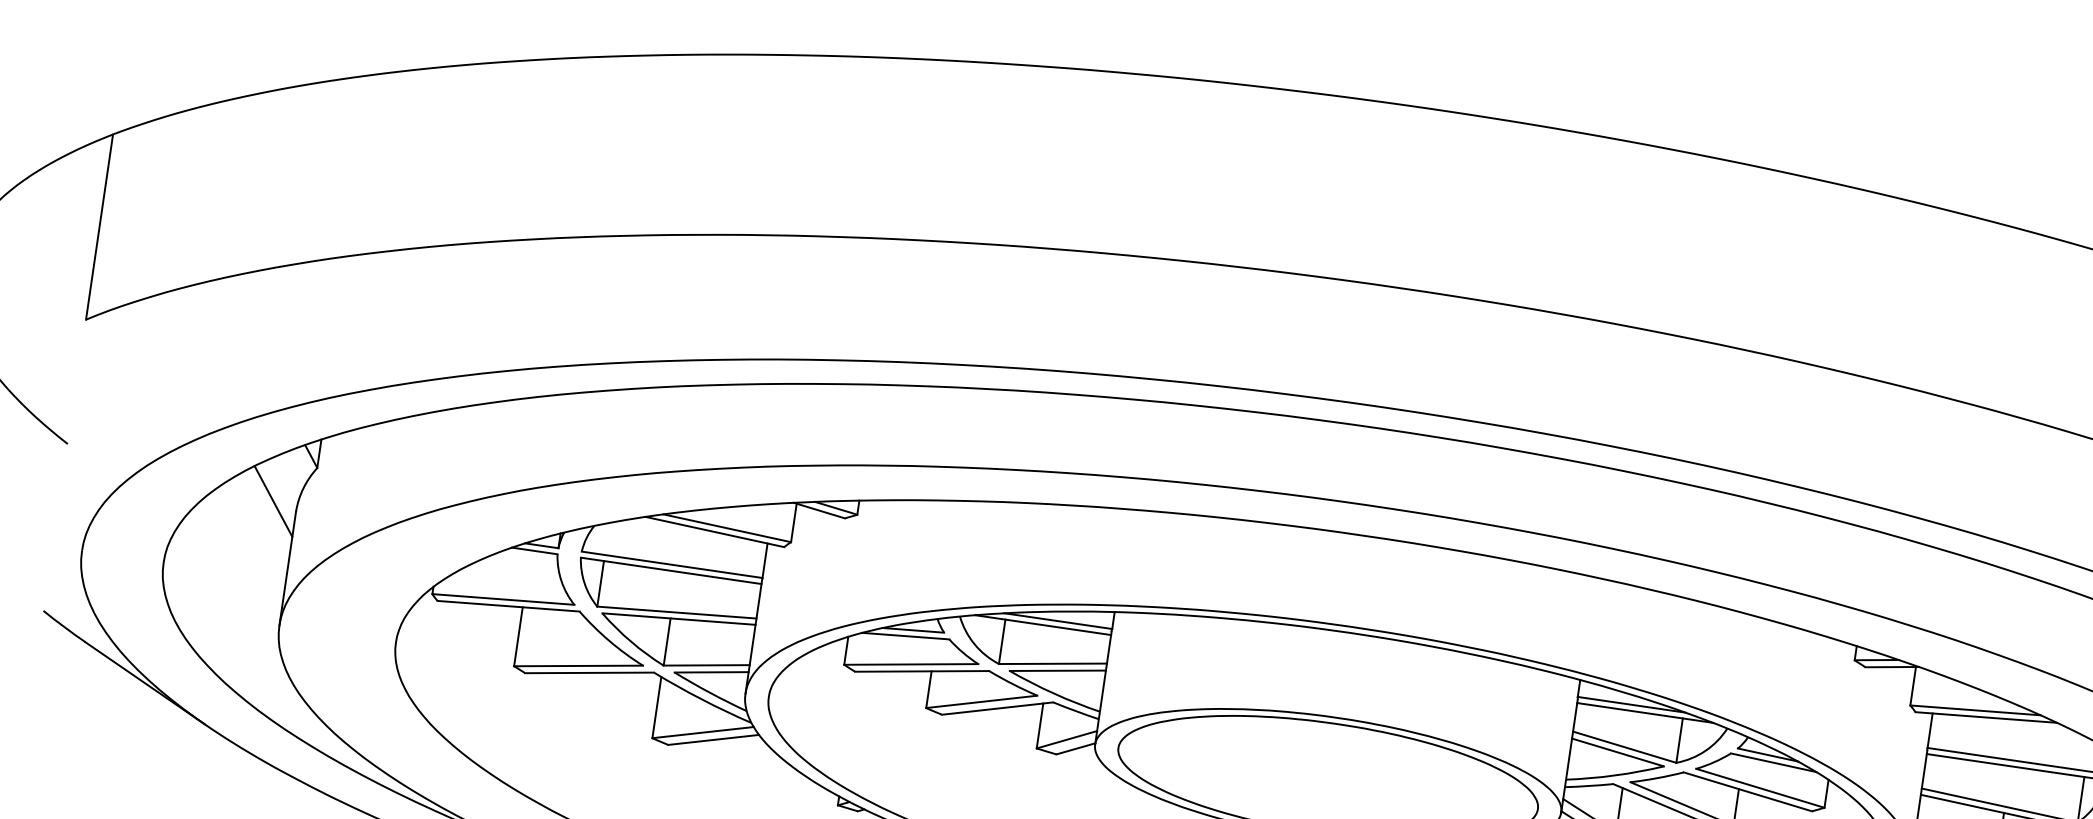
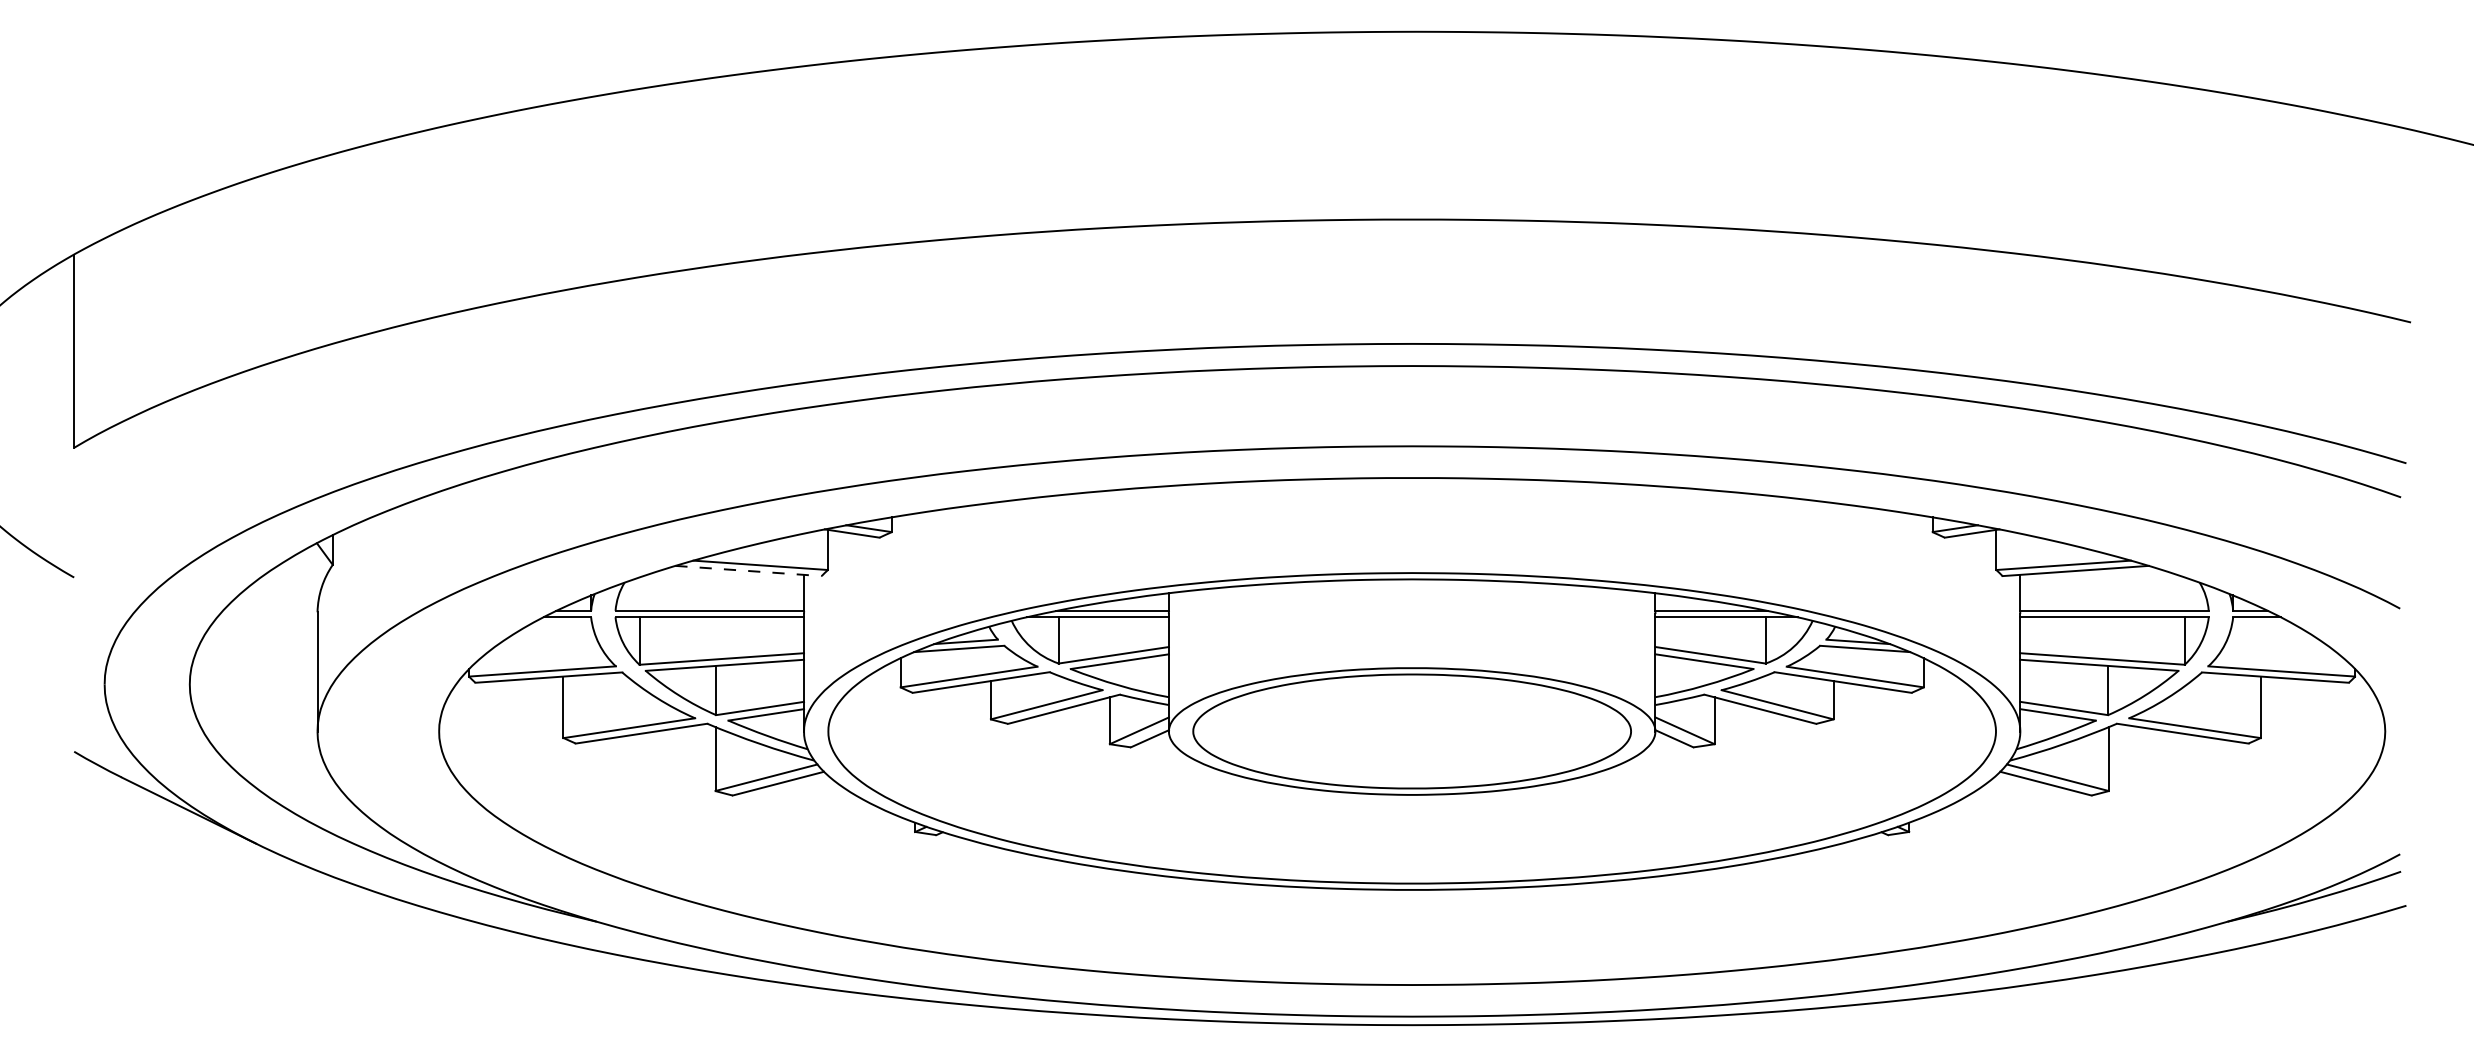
line: (273, 501) -> (292, 605), removed
line: (715, 532) -> (749, 571), solid -> dashed

